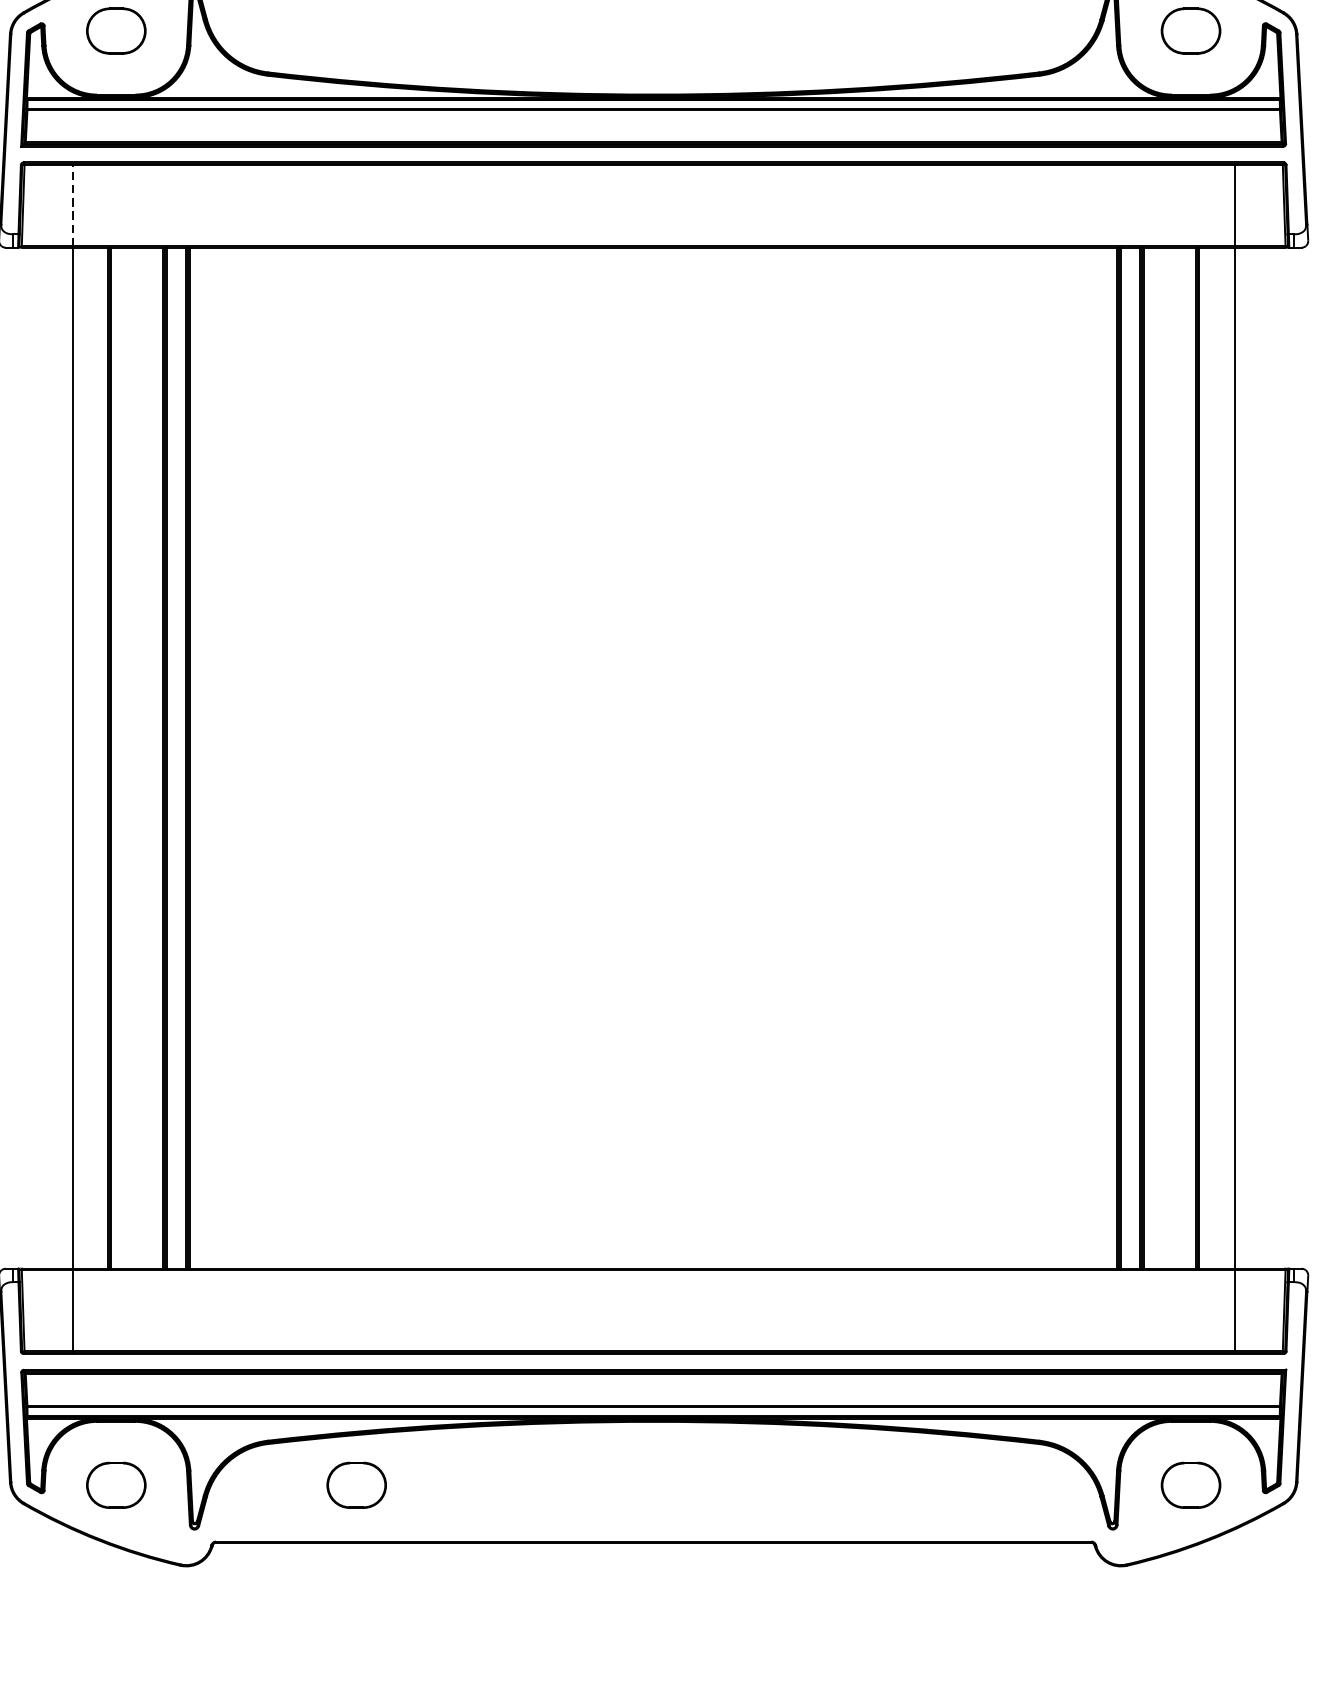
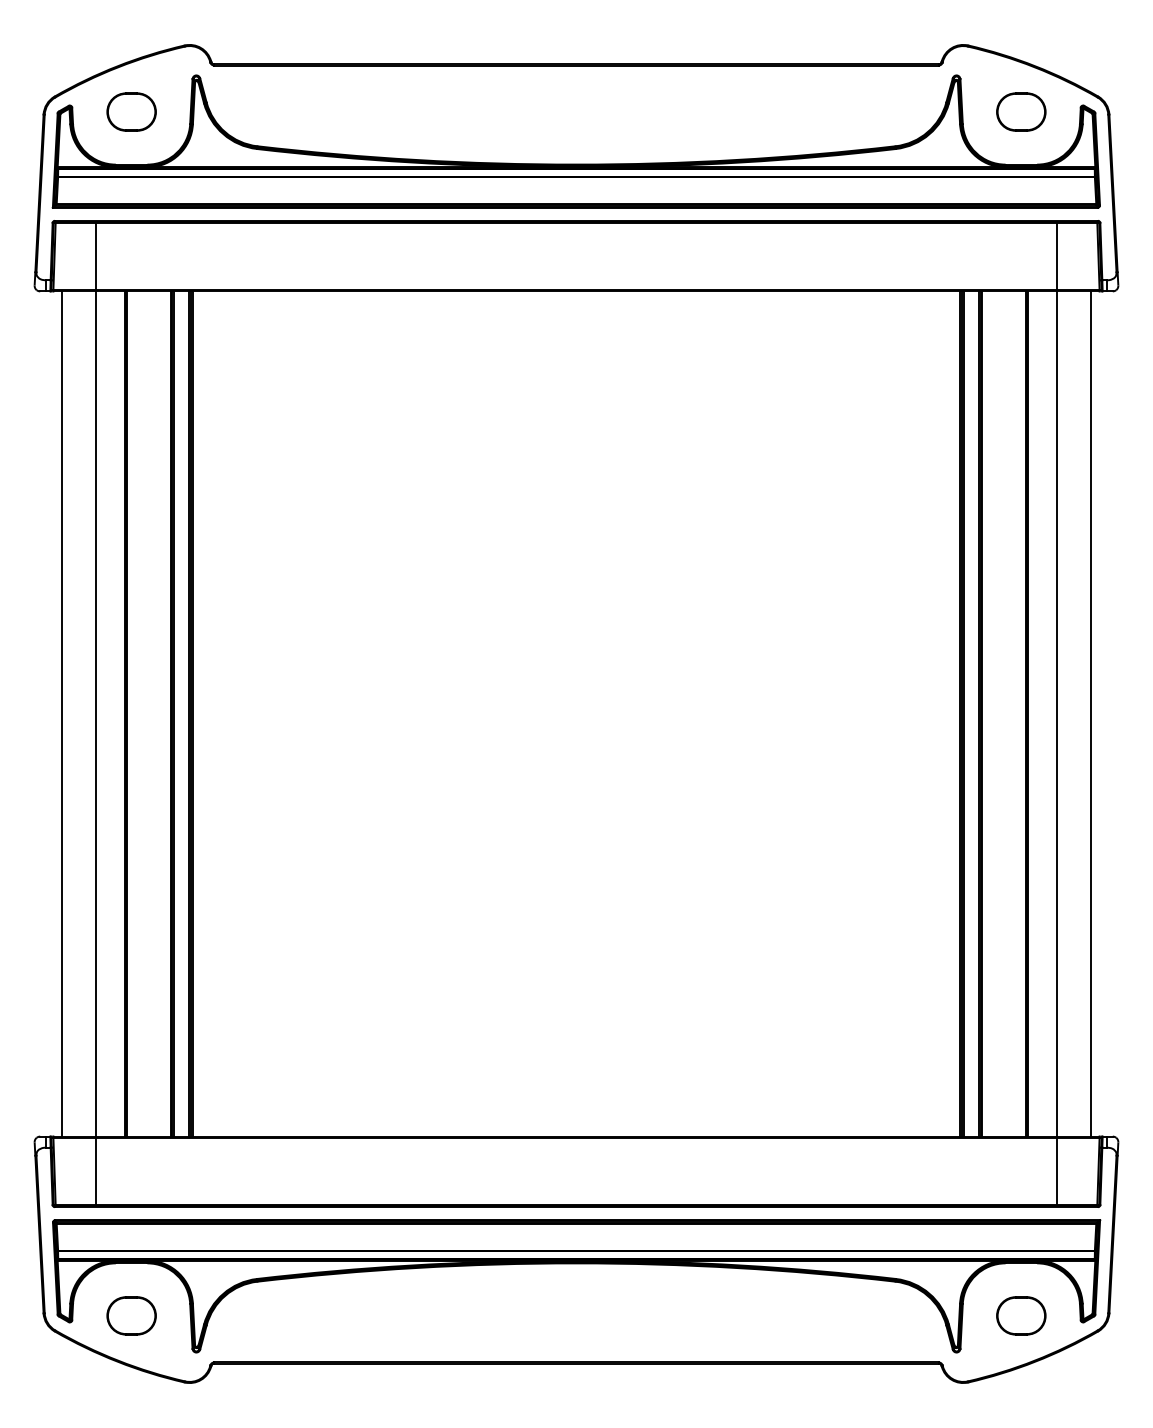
line: (72, 205) -> (95, 256), dashed -> solid
line: (32, 757) -> (62, 713), added
line: (1274, 757) -> (1090, 713), added
part: (356, 1484) -> (330, 1315), removed

